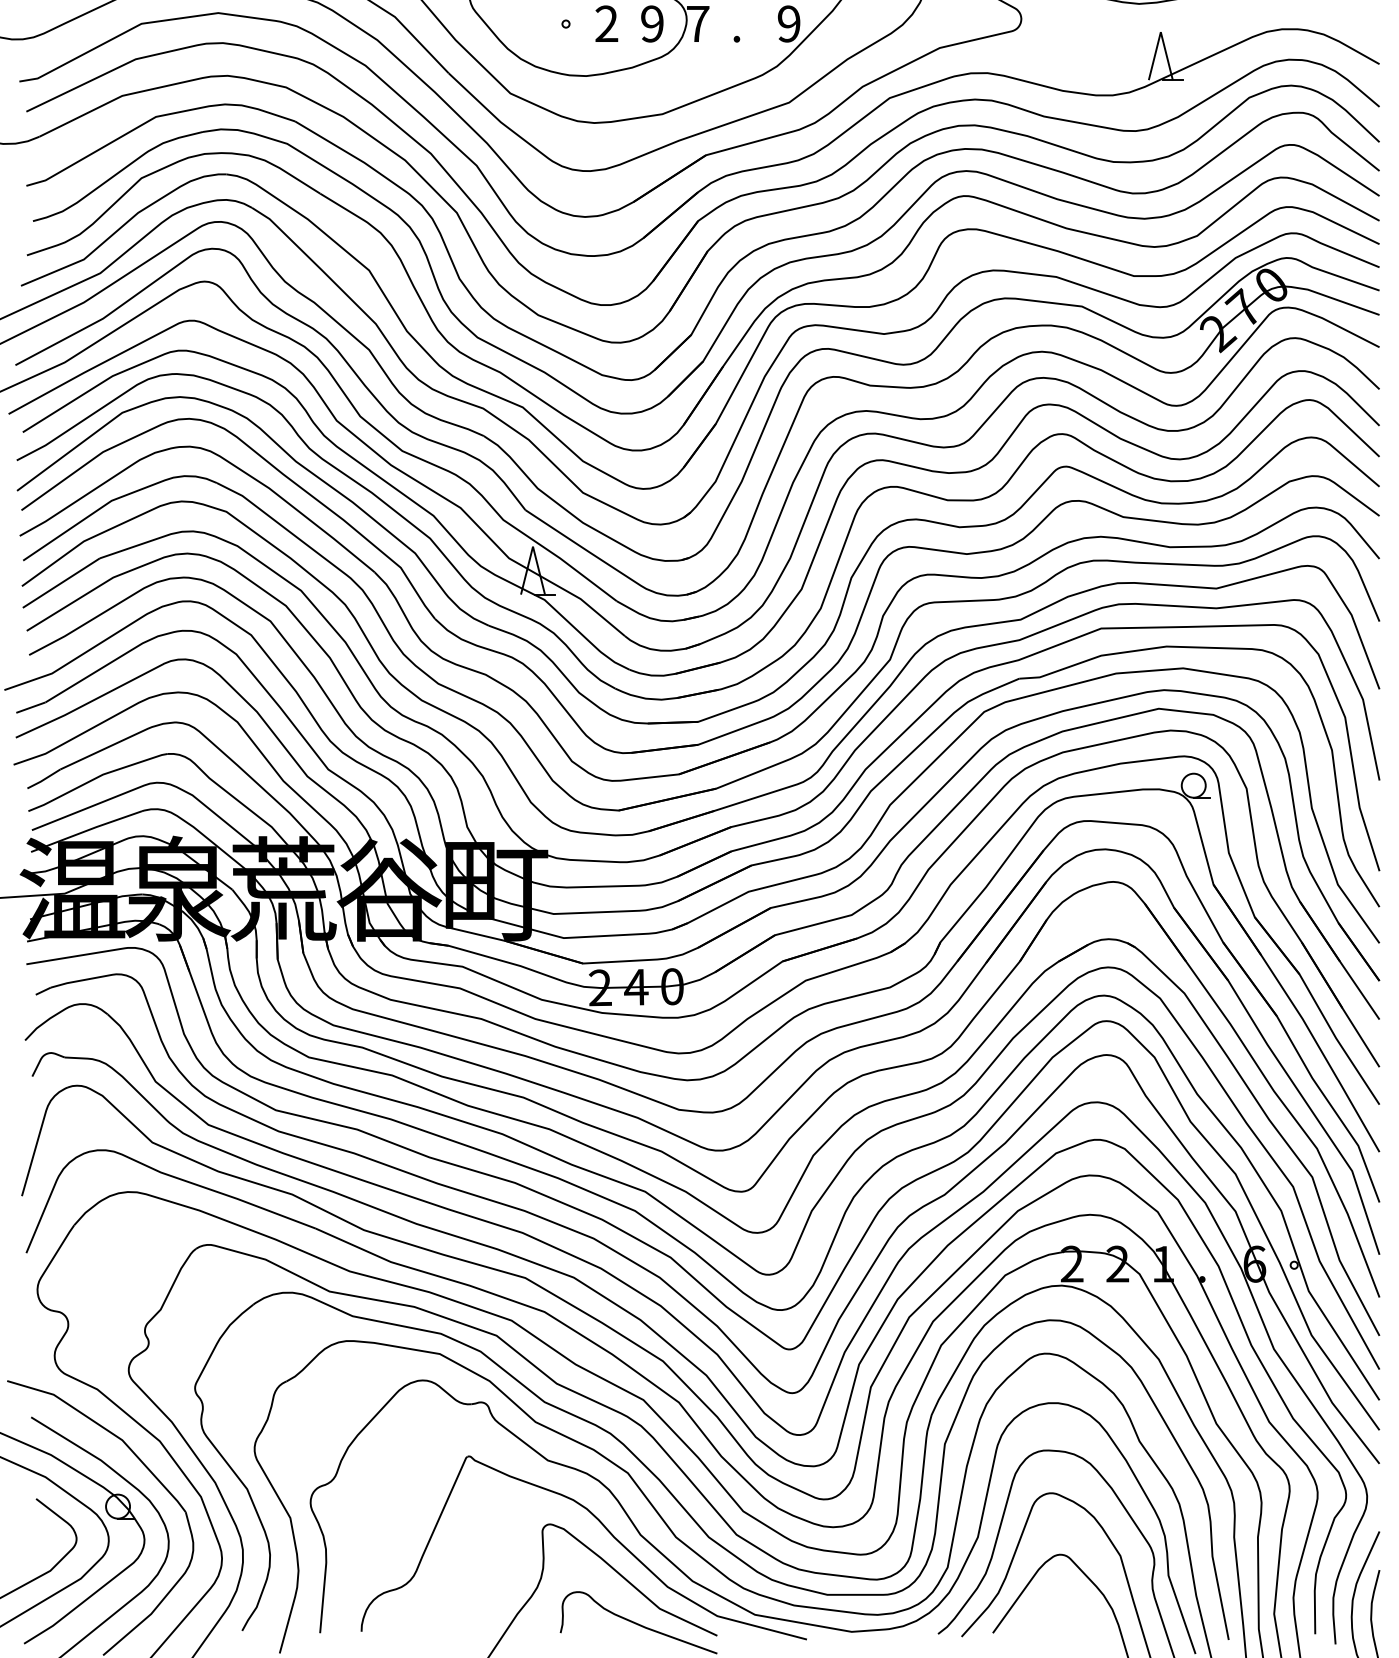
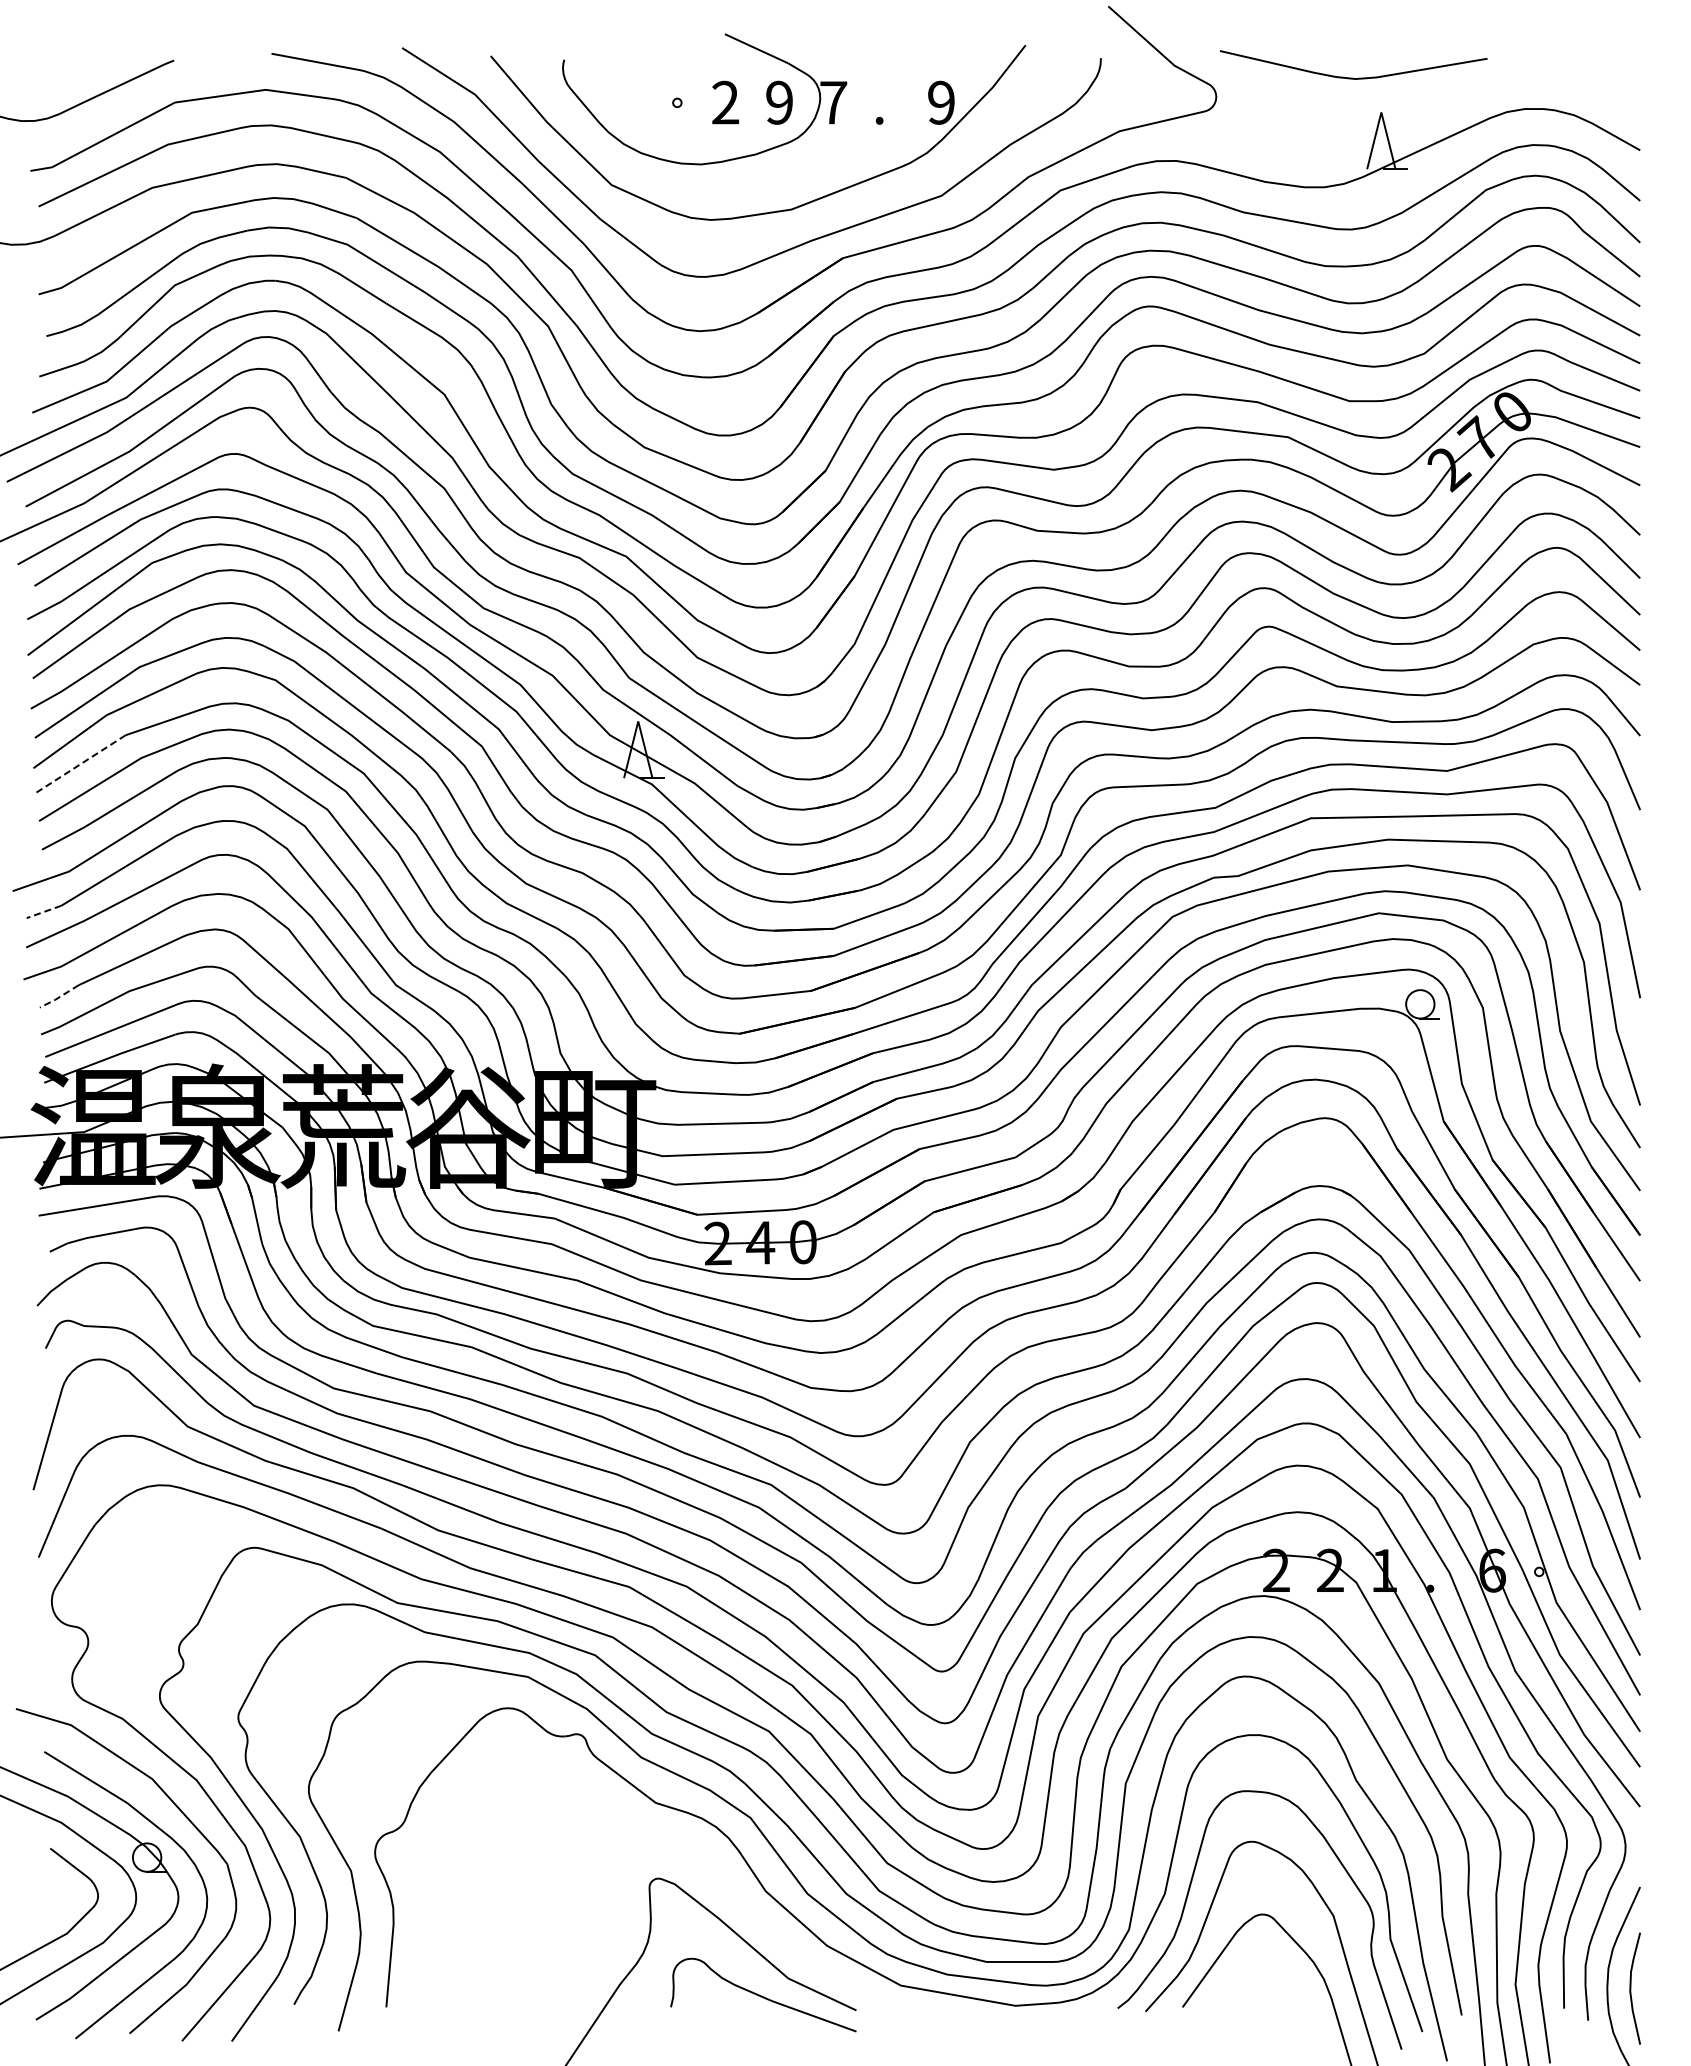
line: (60, 583) -> (79, 764), solid -> dashed
line: (30, 708) -> (43, 912), solid -> dashed
line: (43, 779) -> (59, 997), solid -> dashed
part: (604, 1527) -> (722, 1882), removed

